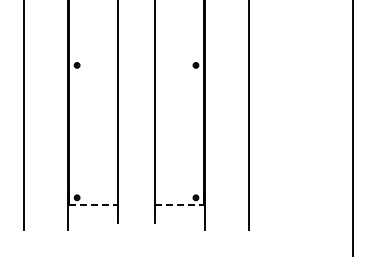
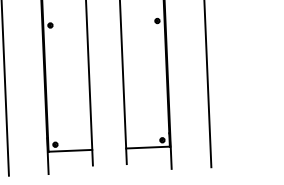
line: (93, 205) -> (70, 151), dashed -> solid
line: (180, 205) -> (148, 147), dashed -> solid

